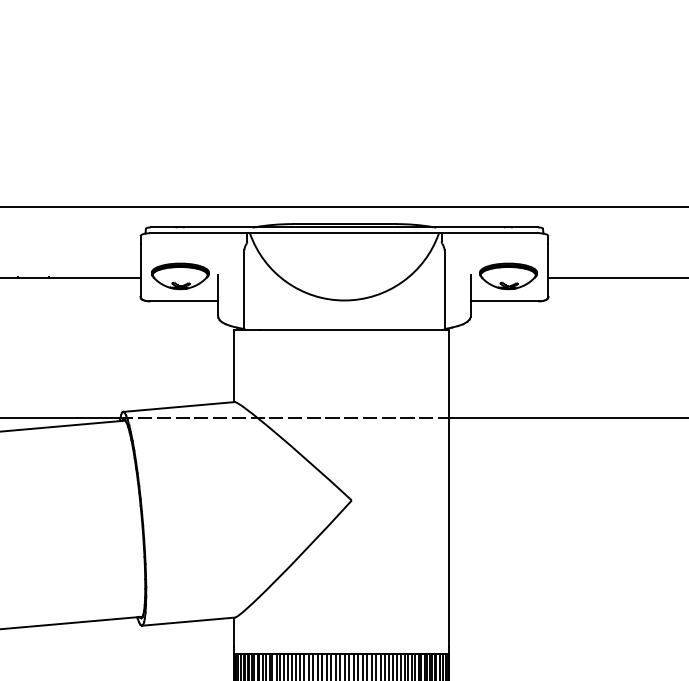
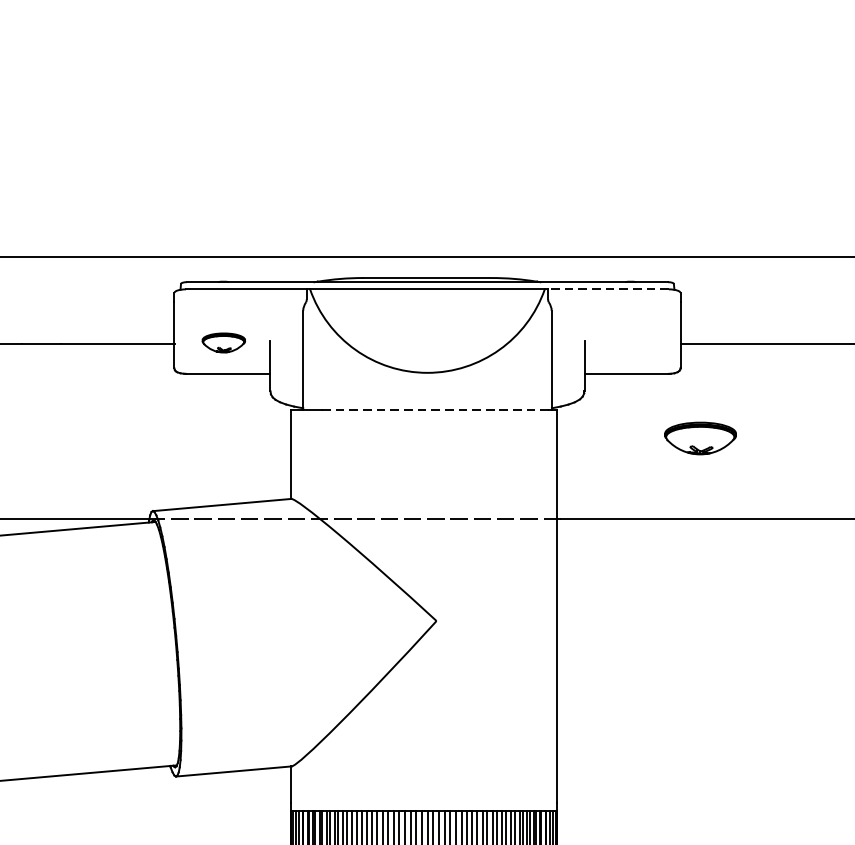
line: (490, 233) -> (608, 289), solid -> dashed
part: (180, 276) -> (223, 343), size x0.6
part: (508, 276) -> (700, 438), moved
line: (351, 330) -> (436, 410), solid -> dashed

